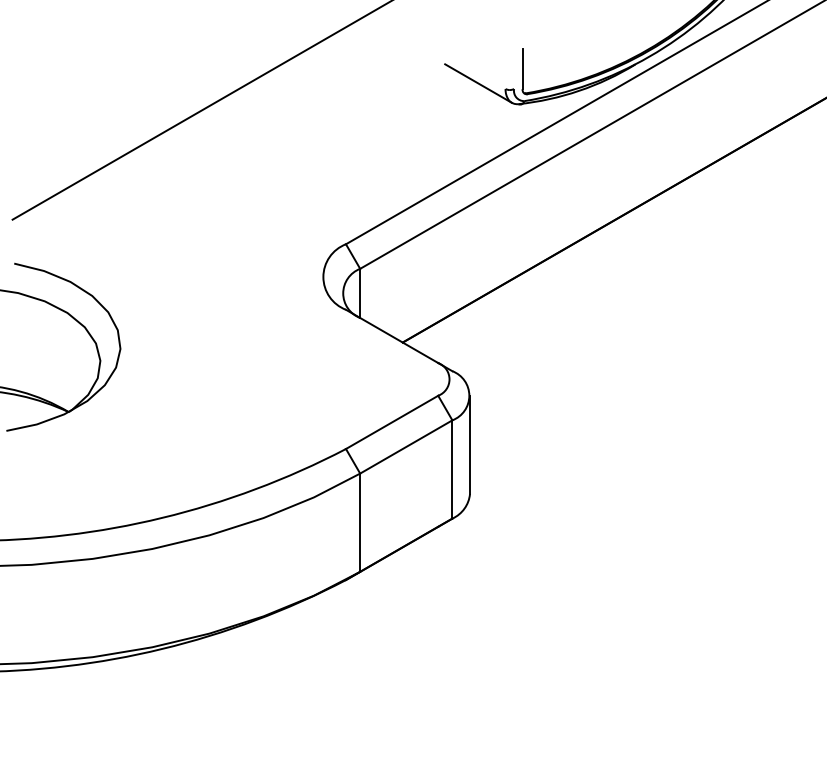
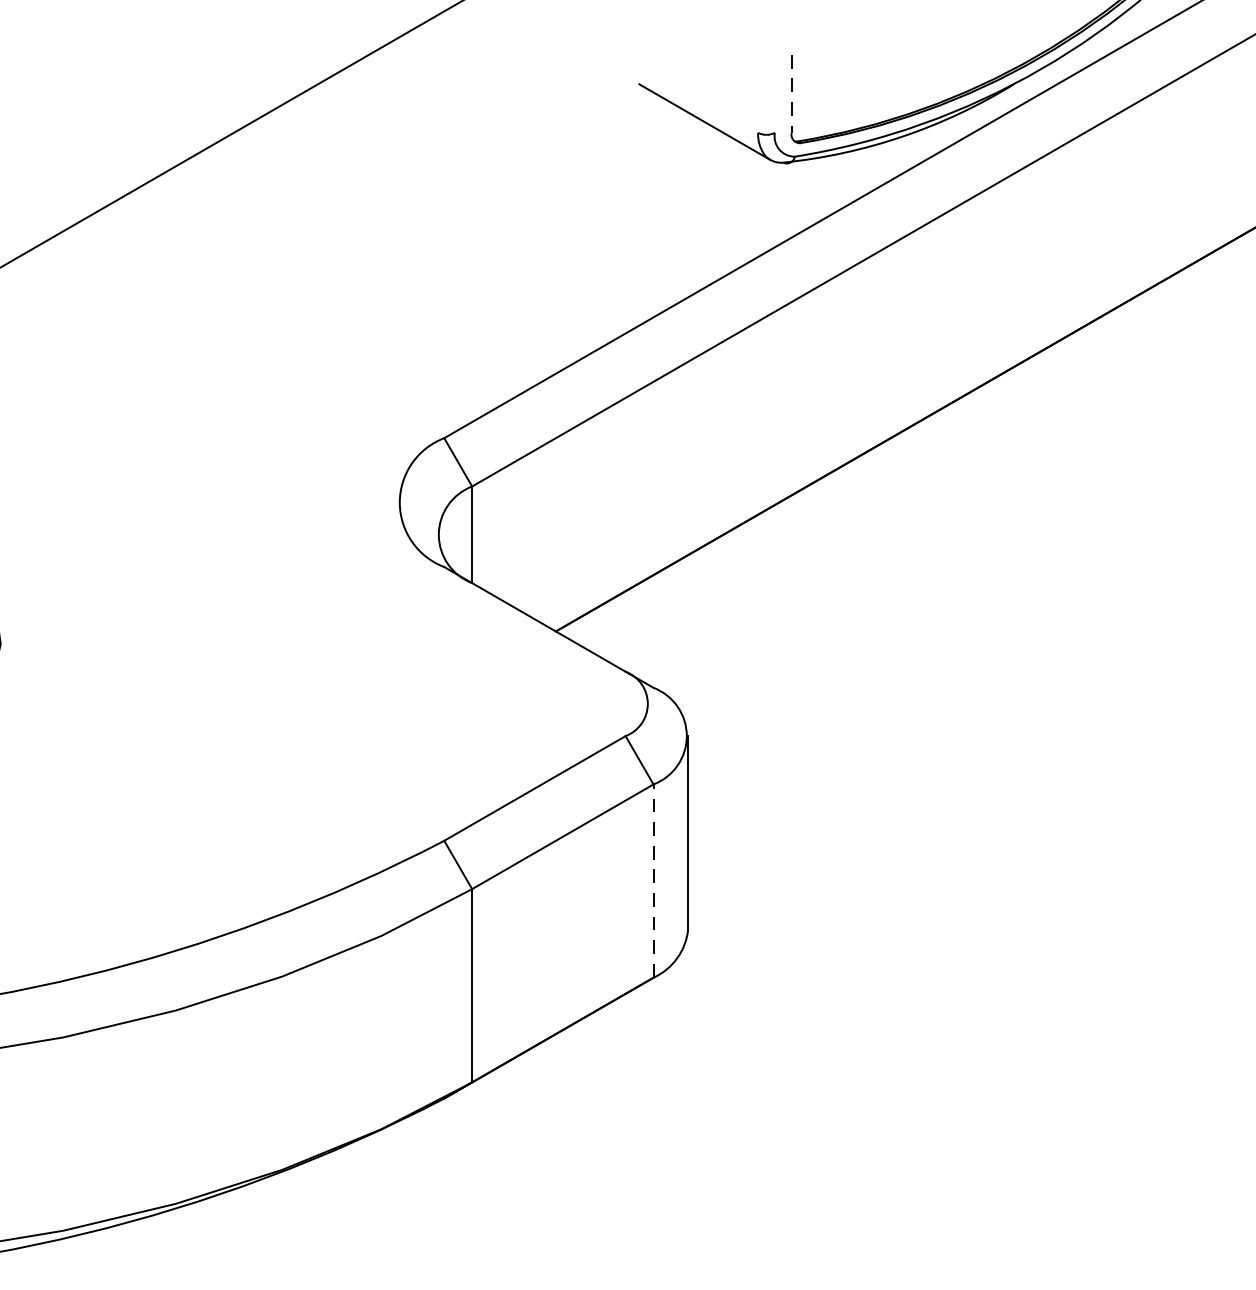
line: (522, 69) -> (791, 94), solid -> dashed
line: (452, 469) -> (653, 881), solid -> dashed

